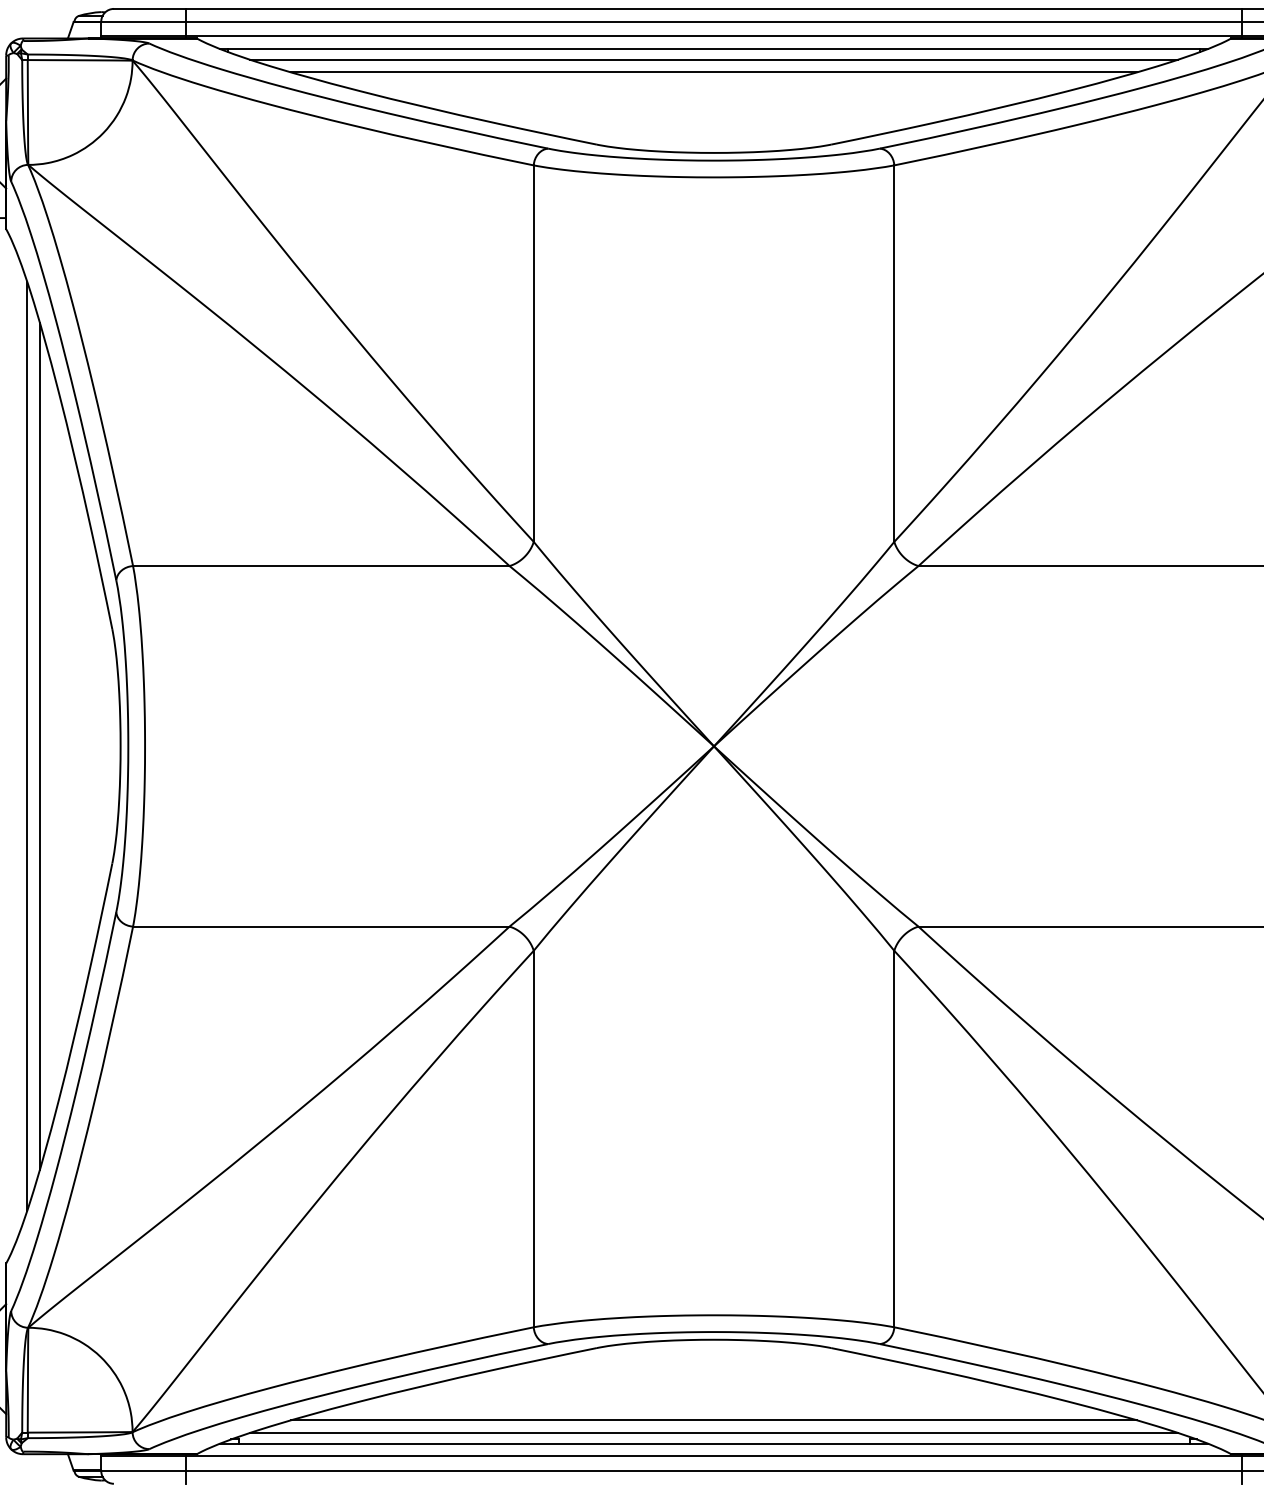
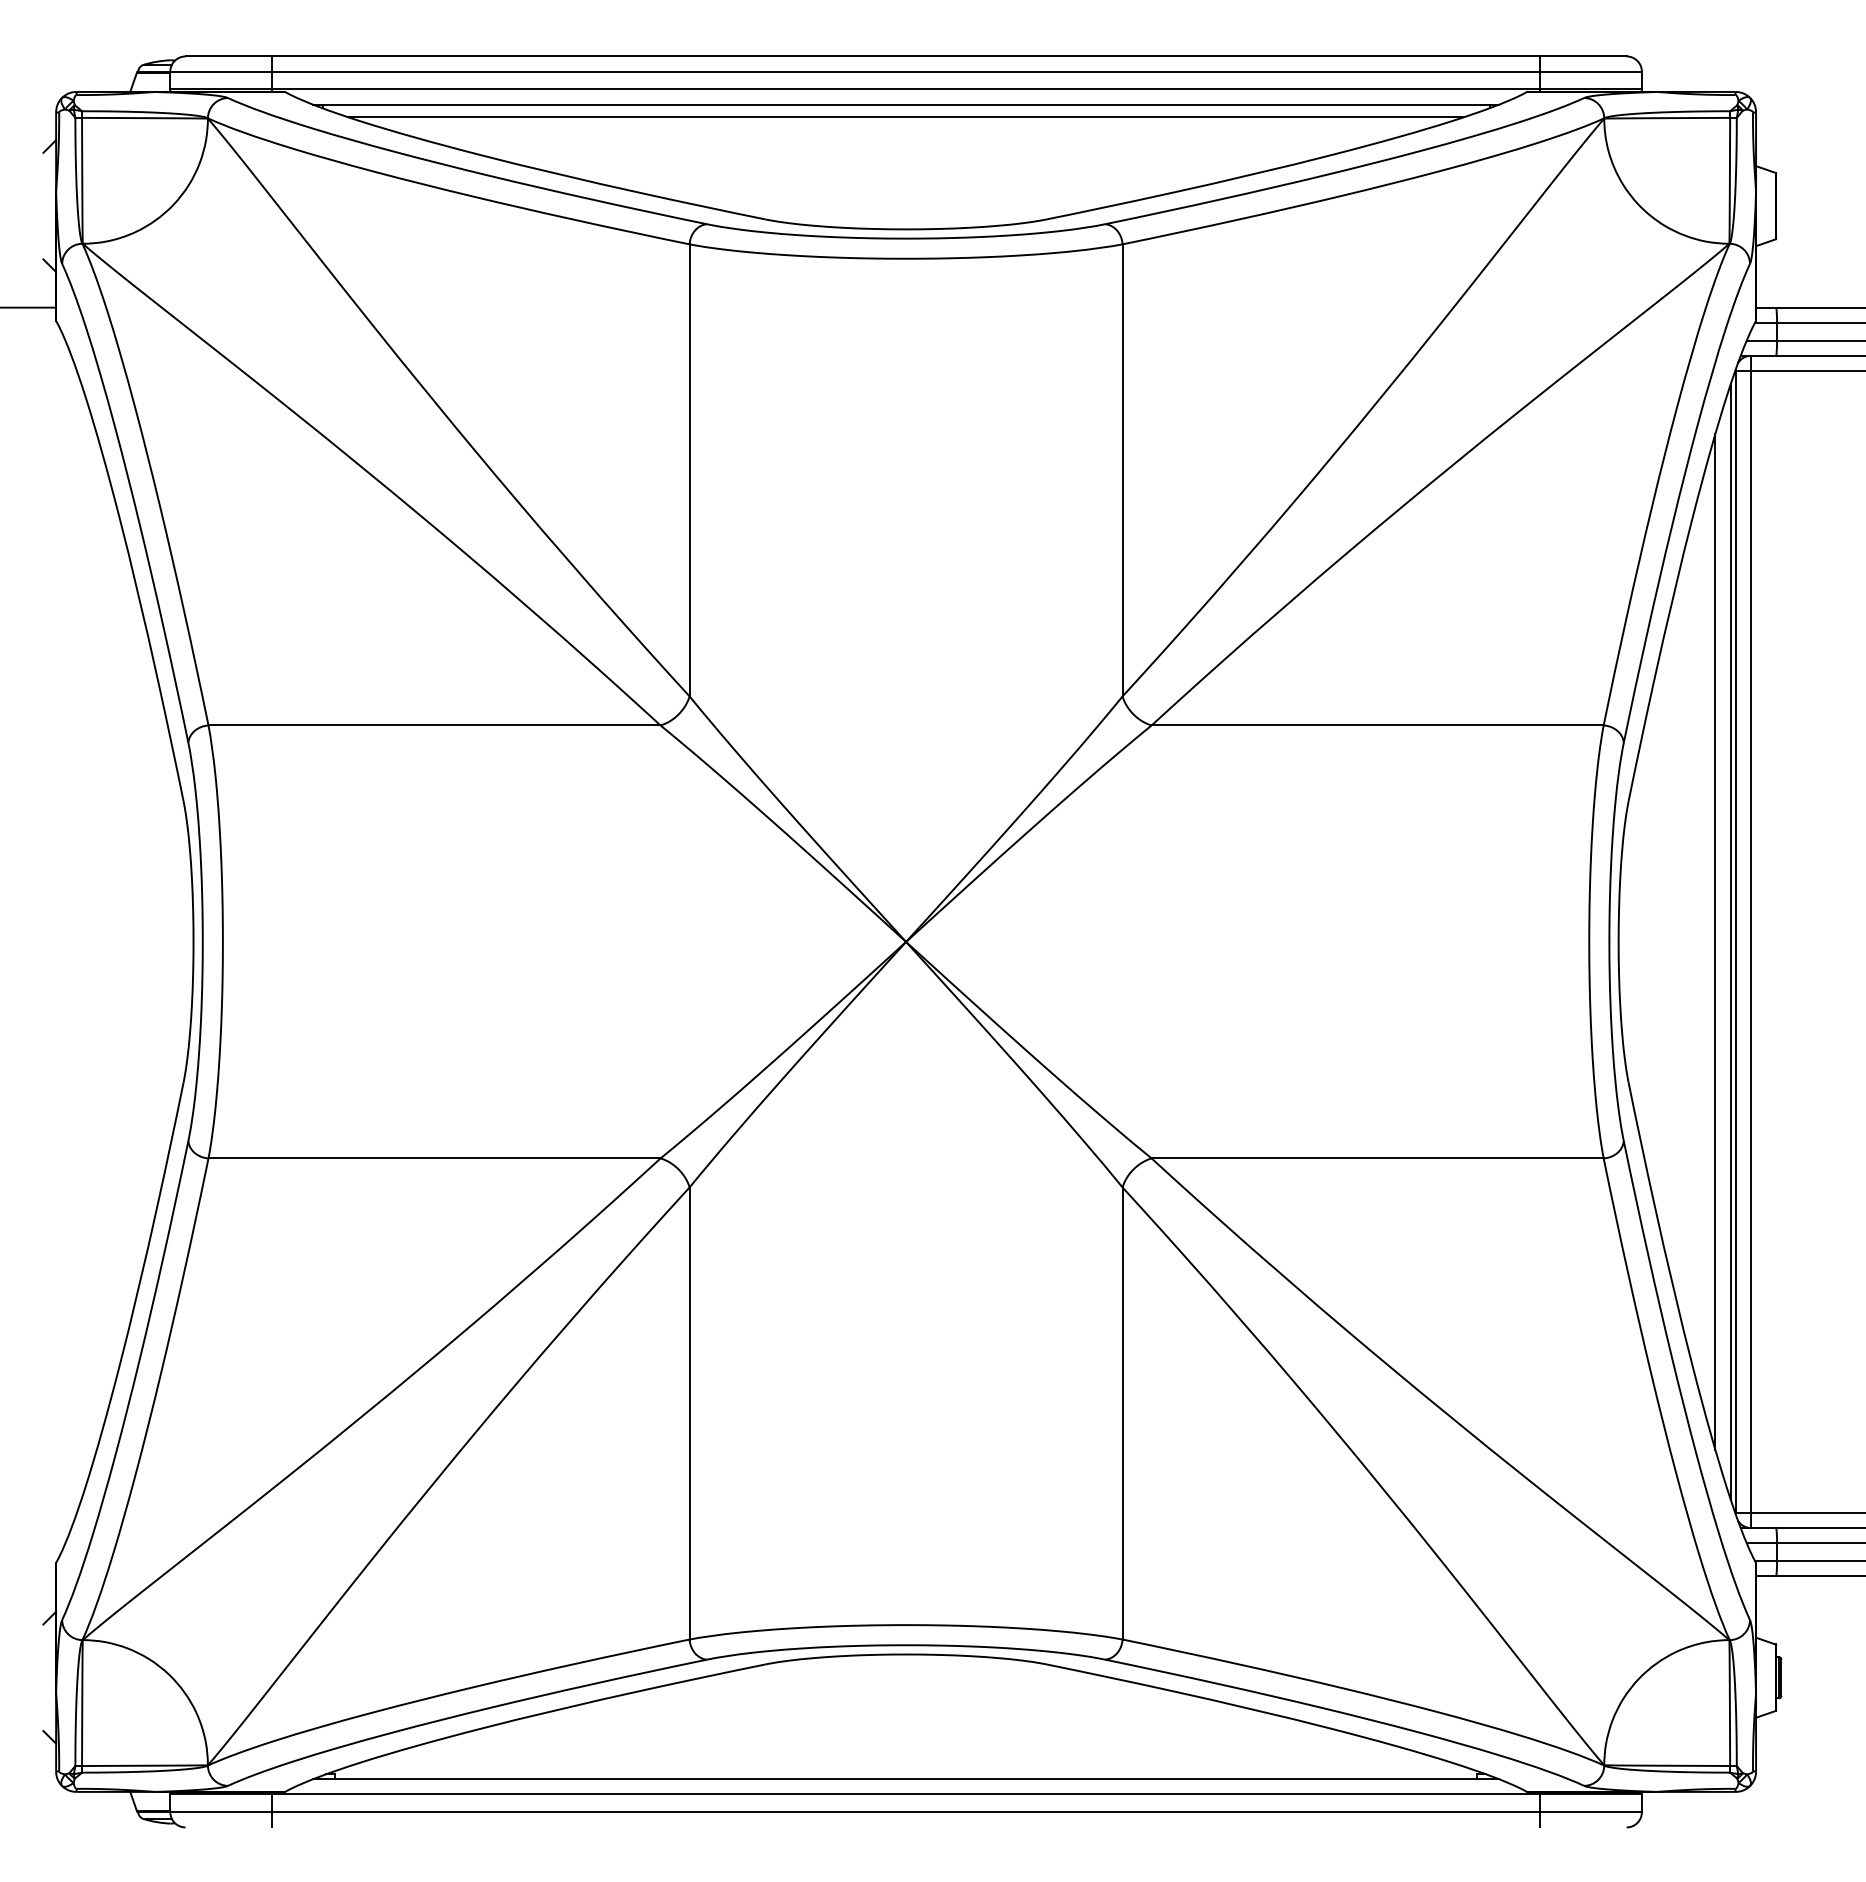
line: (713, 72) -> (905, 132), removed
line: (27, 745) -> (81, 941), removed
line: (39, 745) -> (96, 941), removed
line: (713, 1420) -> (905, 1751), removed
line: (713, 1433) -> (905, 1766), removed

